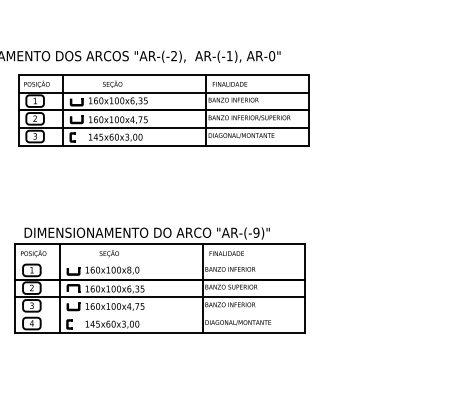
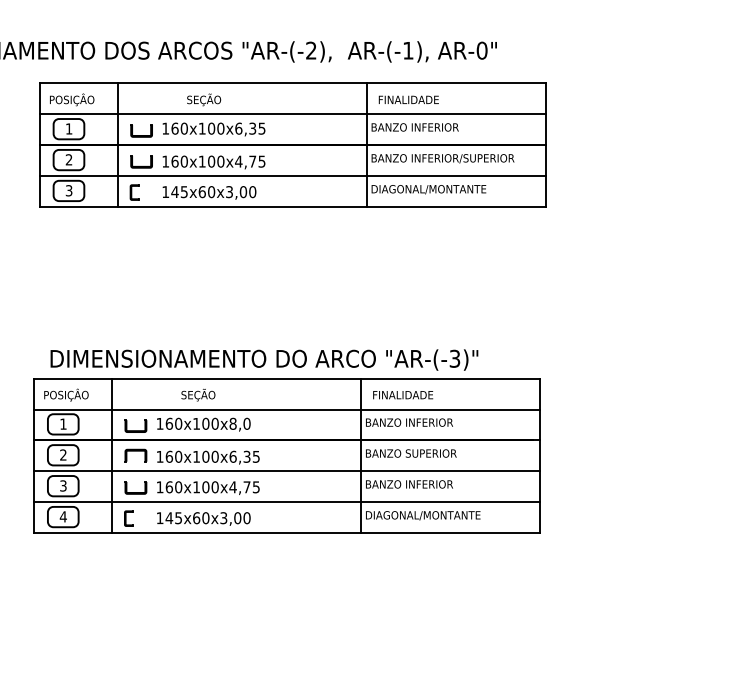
text: (256, 232) -> (454, 358), "AR-(-9)" -> "AR-(-3)"
line: (160, 261) -> (287, 408), added
line: (160, 315) -> (287, 503), added

